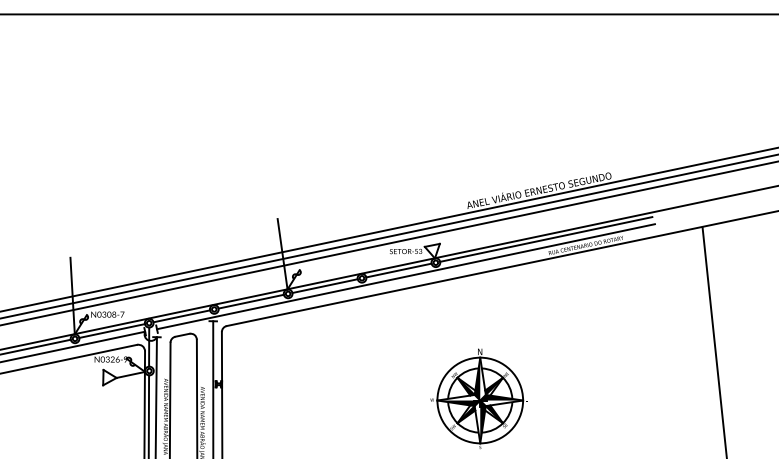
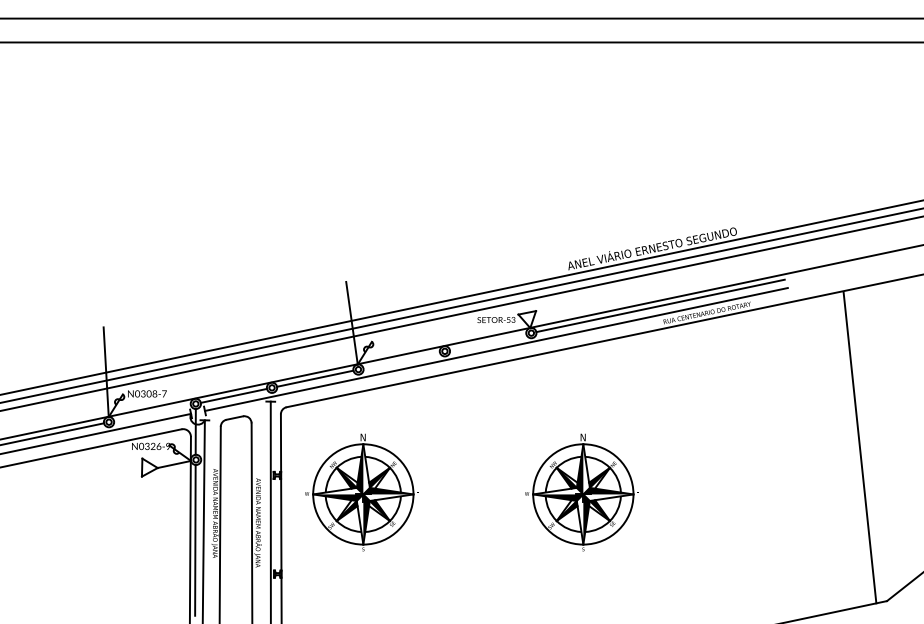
line: (398, 270) -> (487, 342), removed
line: (324, 286) -> (401, 360), removed
line: (112, 330) -> (152, 412), removed
part: (290, 398) -> (361, 492), added

